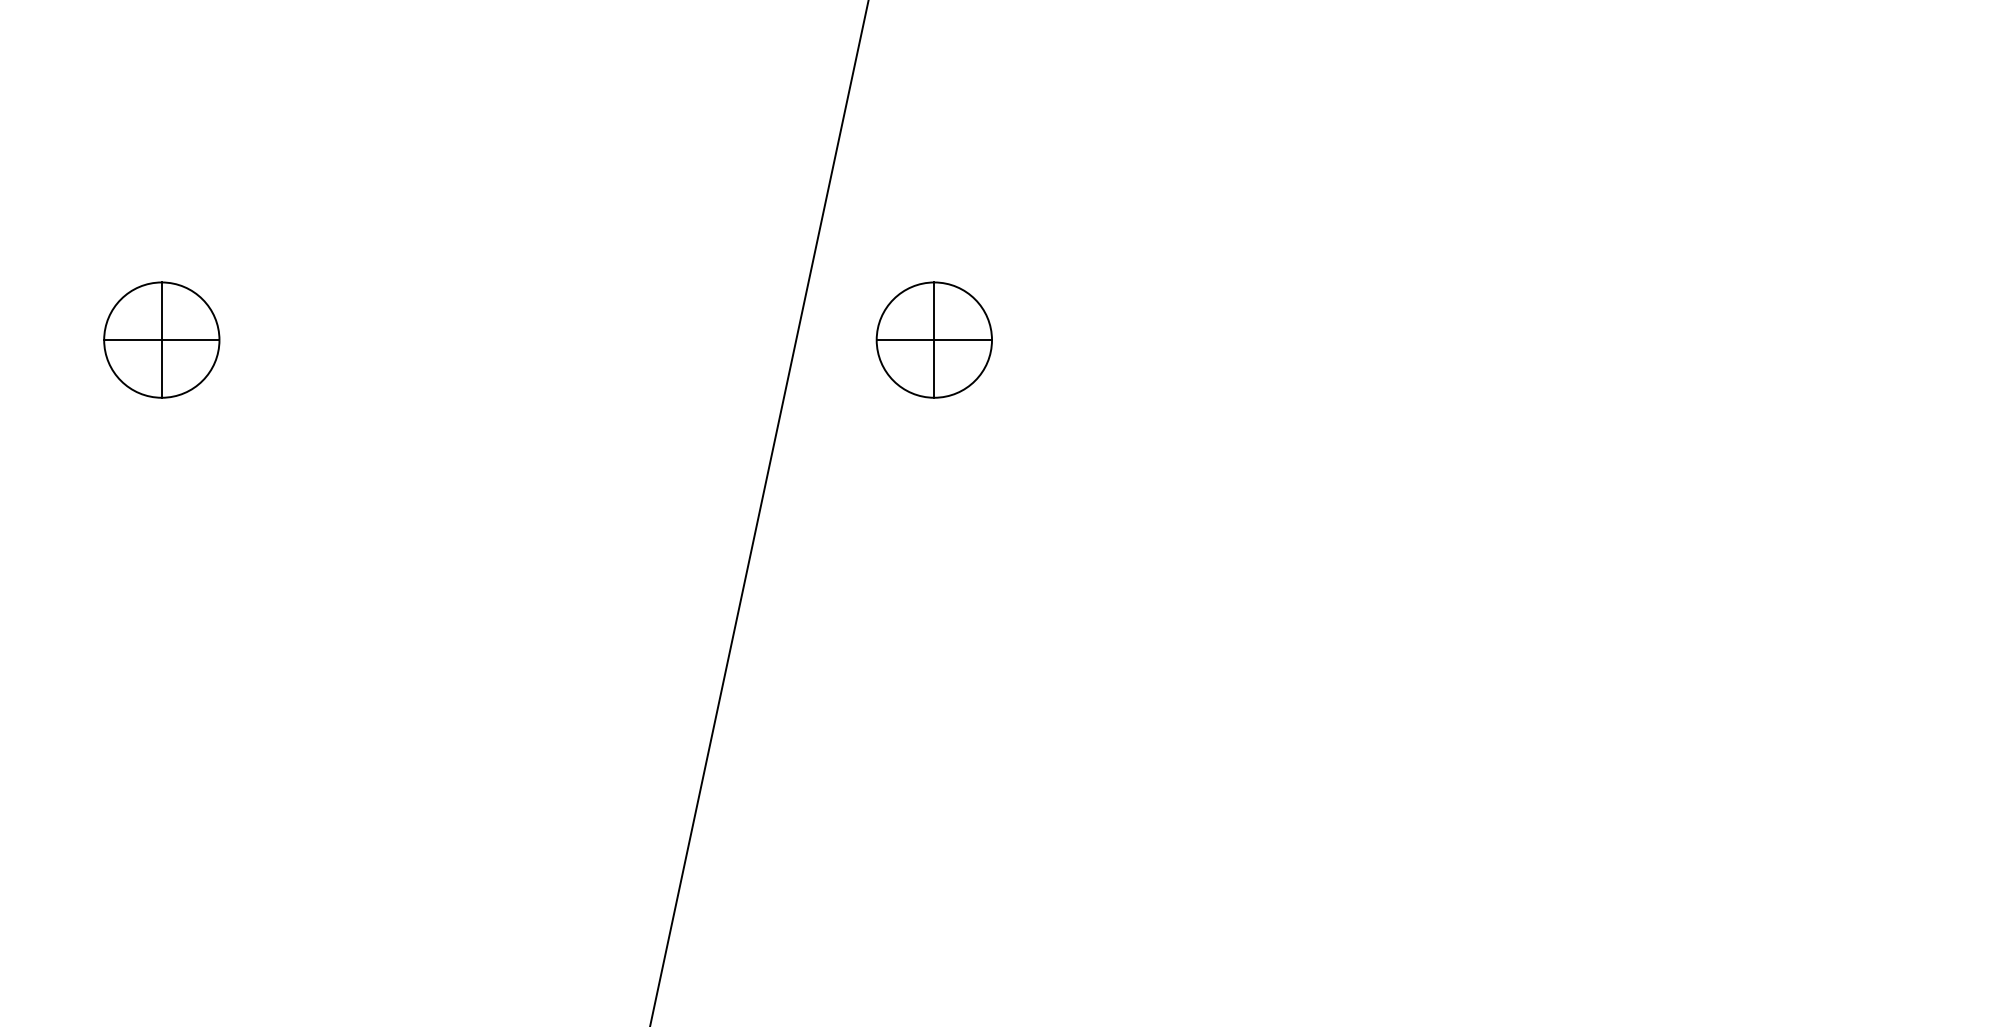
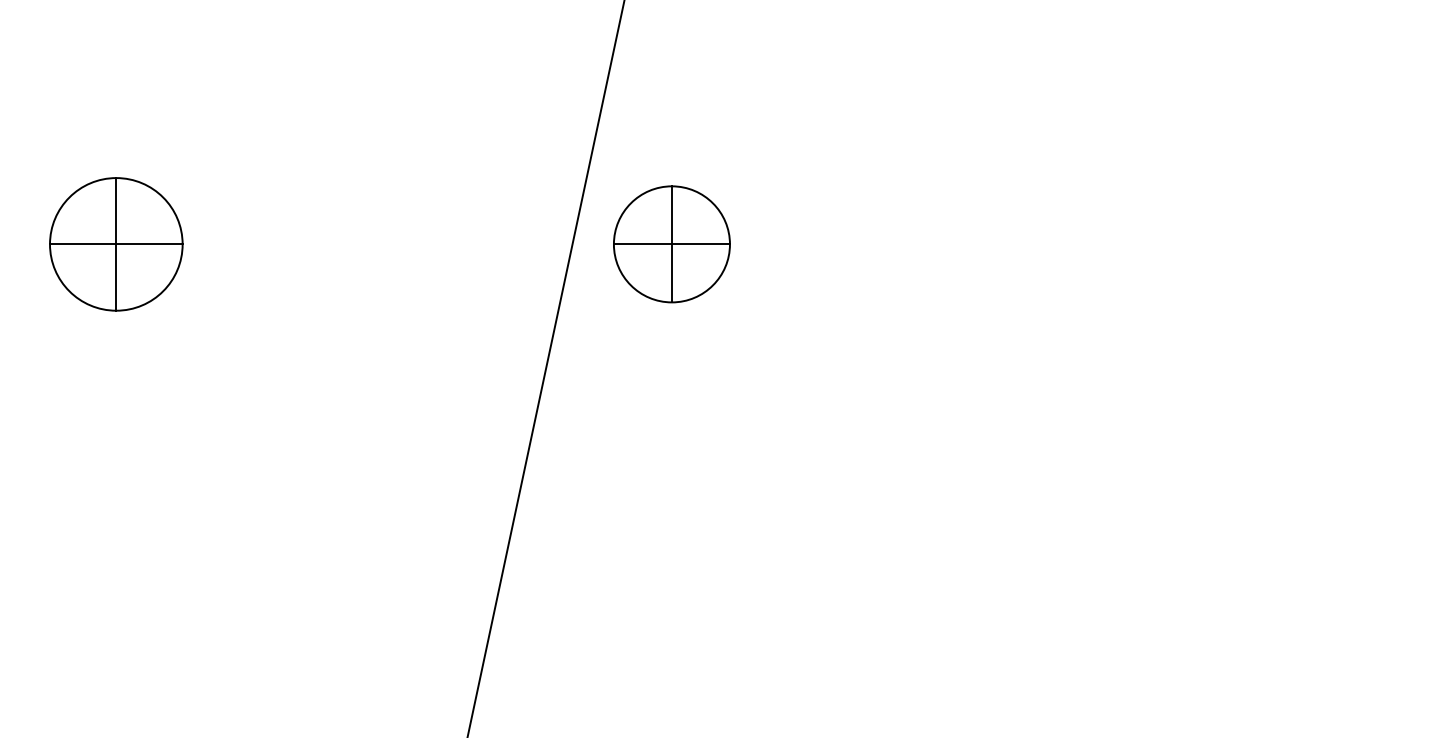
part: (161, 339) -> (116, 243), size x1.6
part: (933, 339) -> (671, 243), size x1.4

